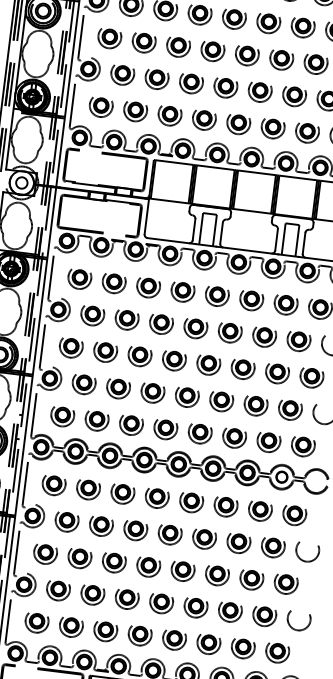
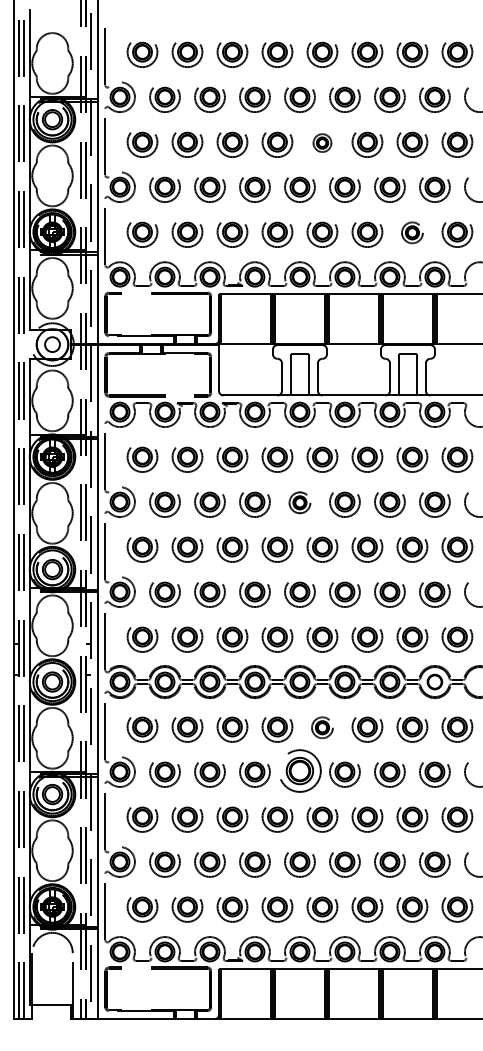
part: (247, 55) -> (322, 144), size x0.6
part: (307, 133) -> (412, 234), size x0.7
part: (195, 328) -> (299, 504), size x0.7
part: (191, 502) -> (322, 729), size x0.7
part: (169, 534) -> (299, 774), size x1.4

